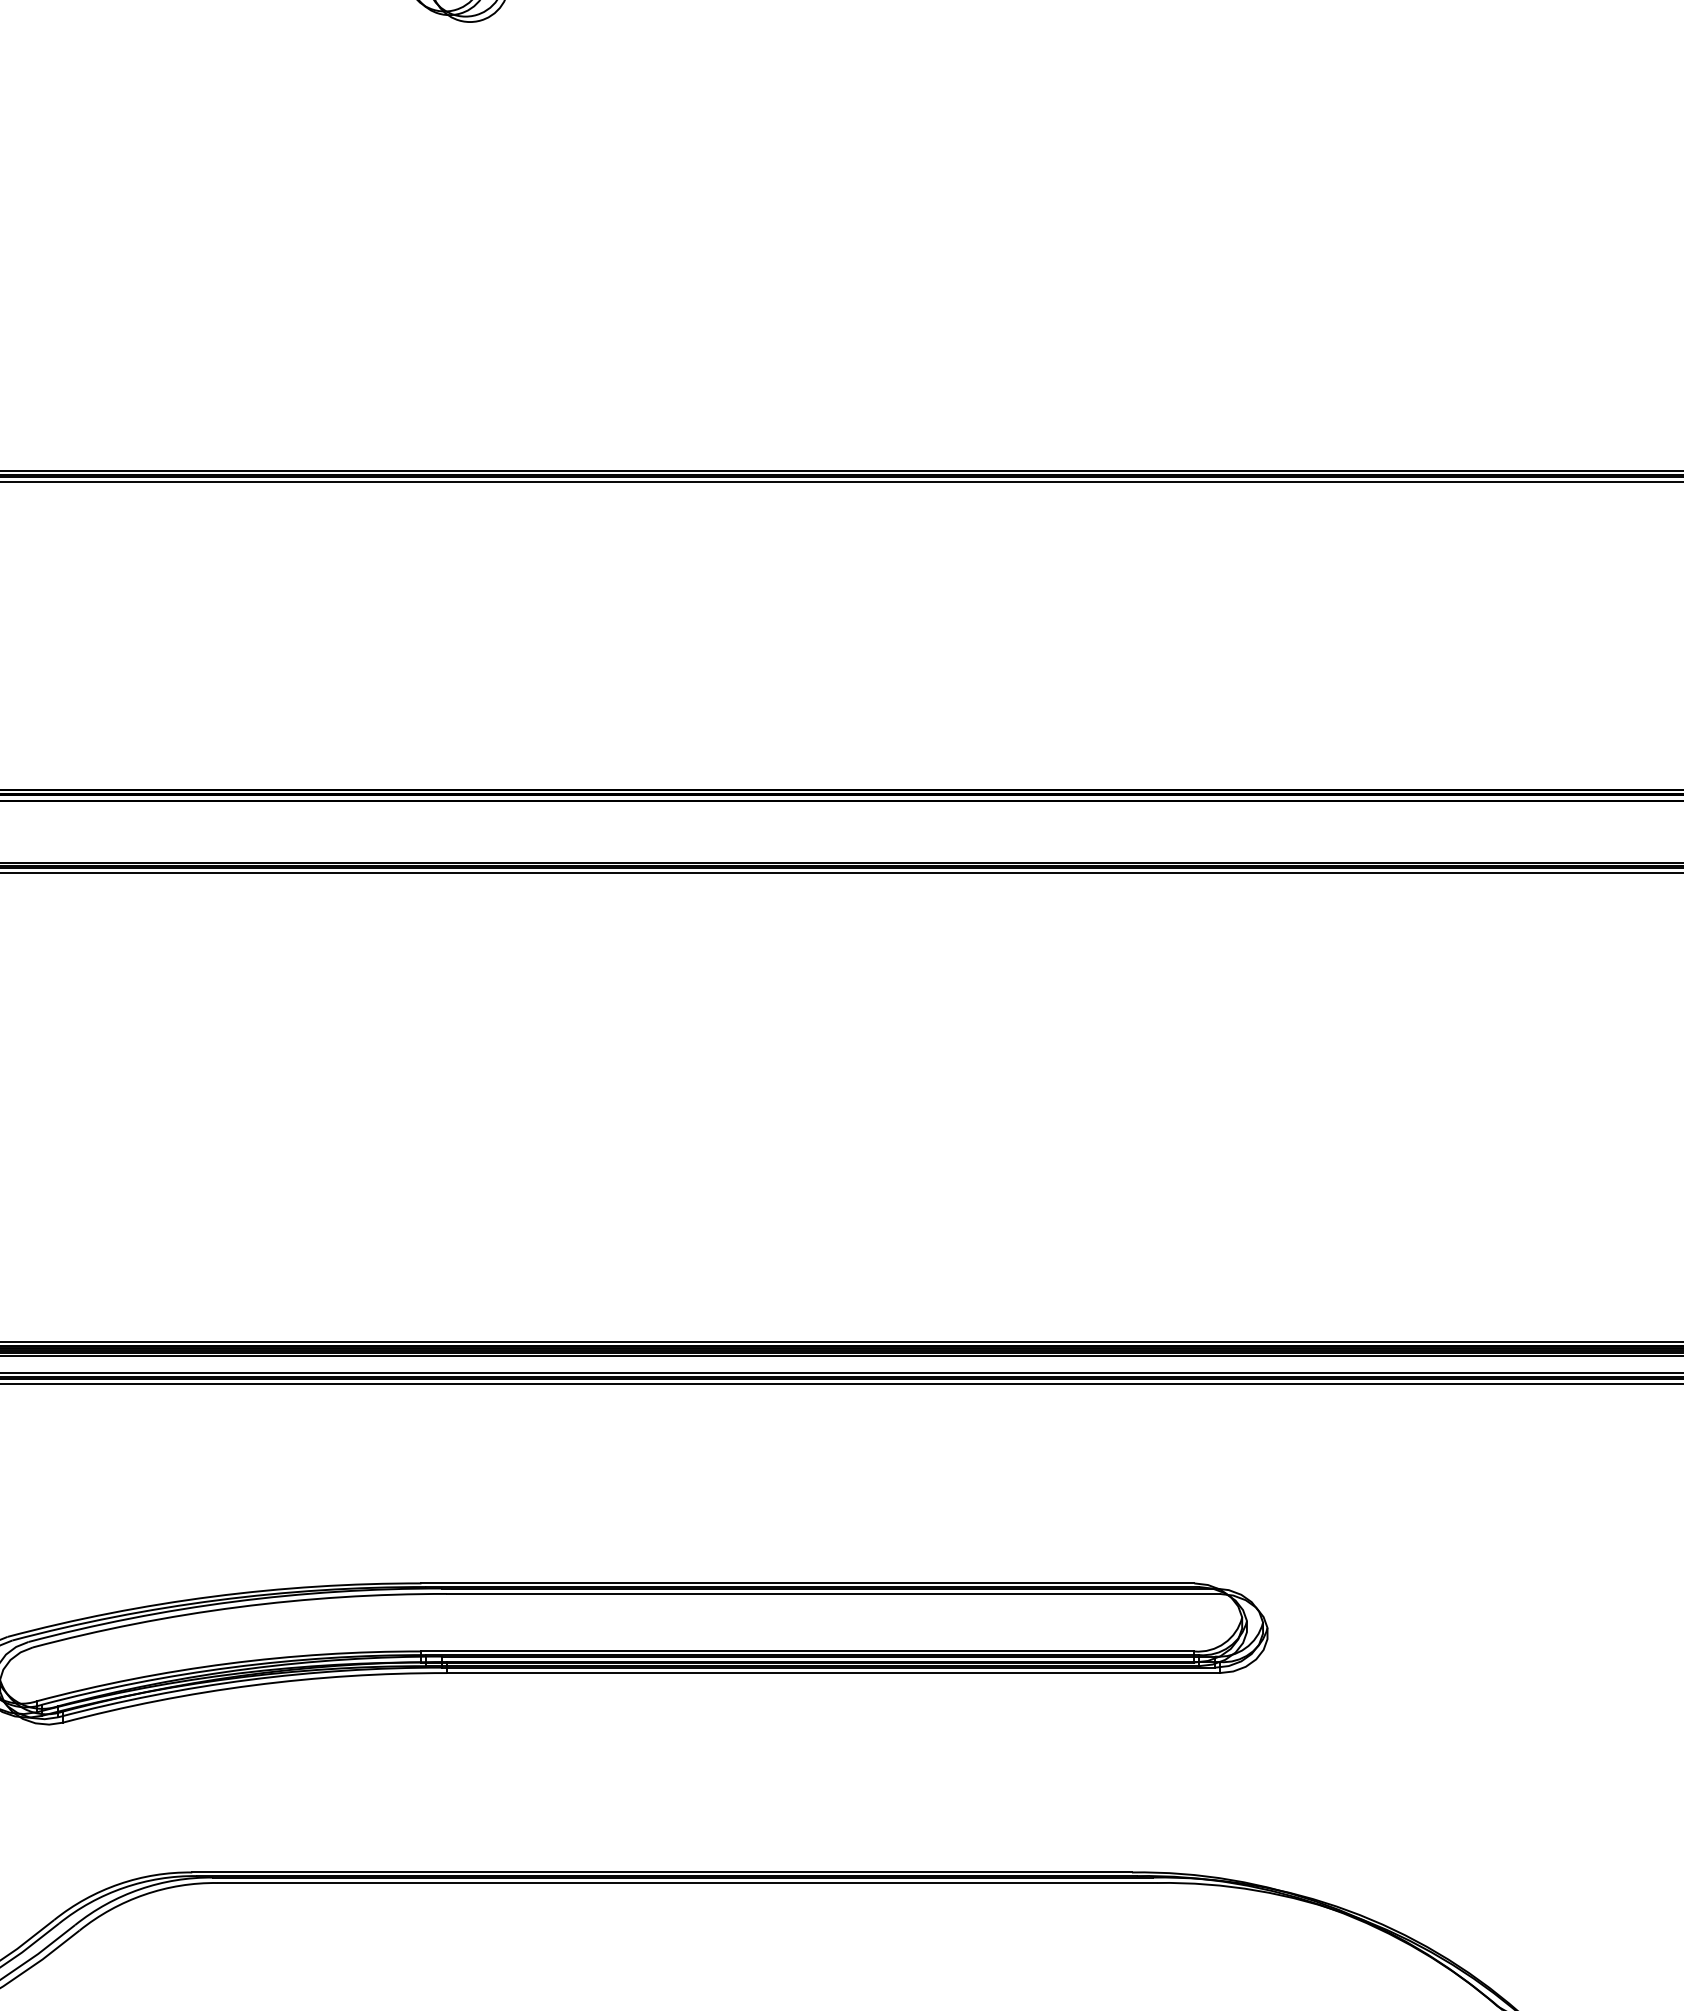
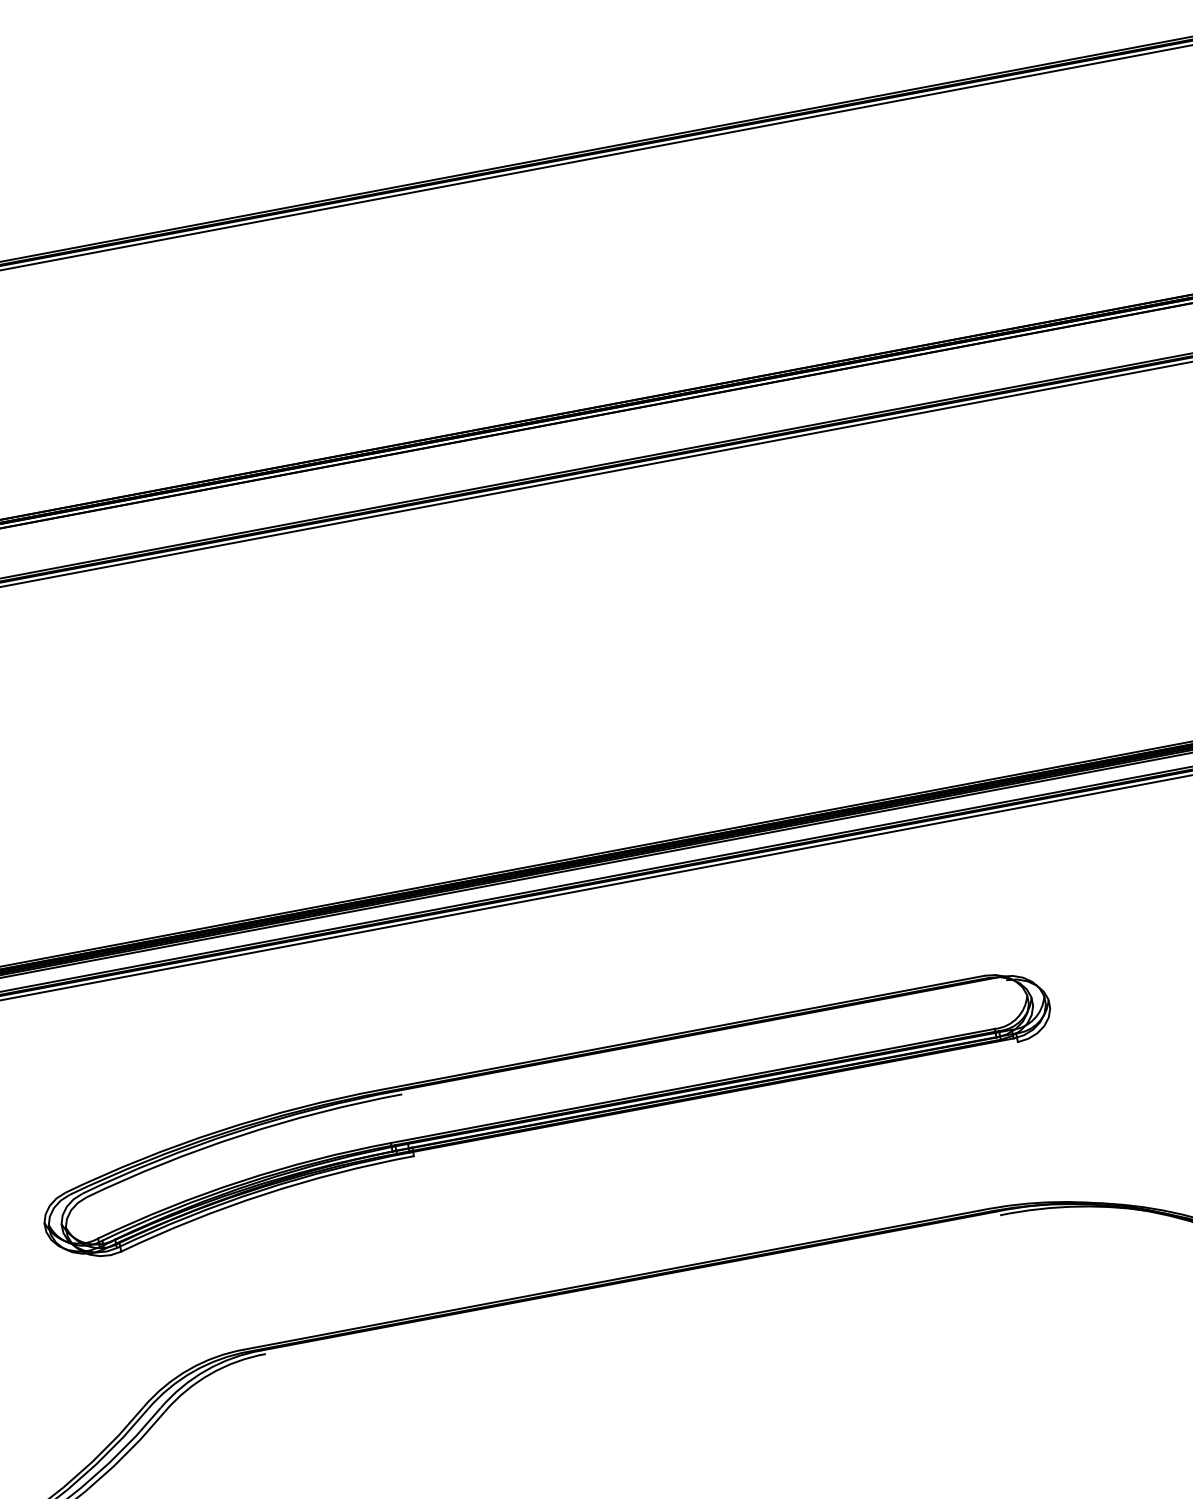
line: (832, 1593) -> (703, 1037), removed
line: (832, 1673) -> (715, 1099), removed
line: (687, 1883) -> (633, 1285), removed

